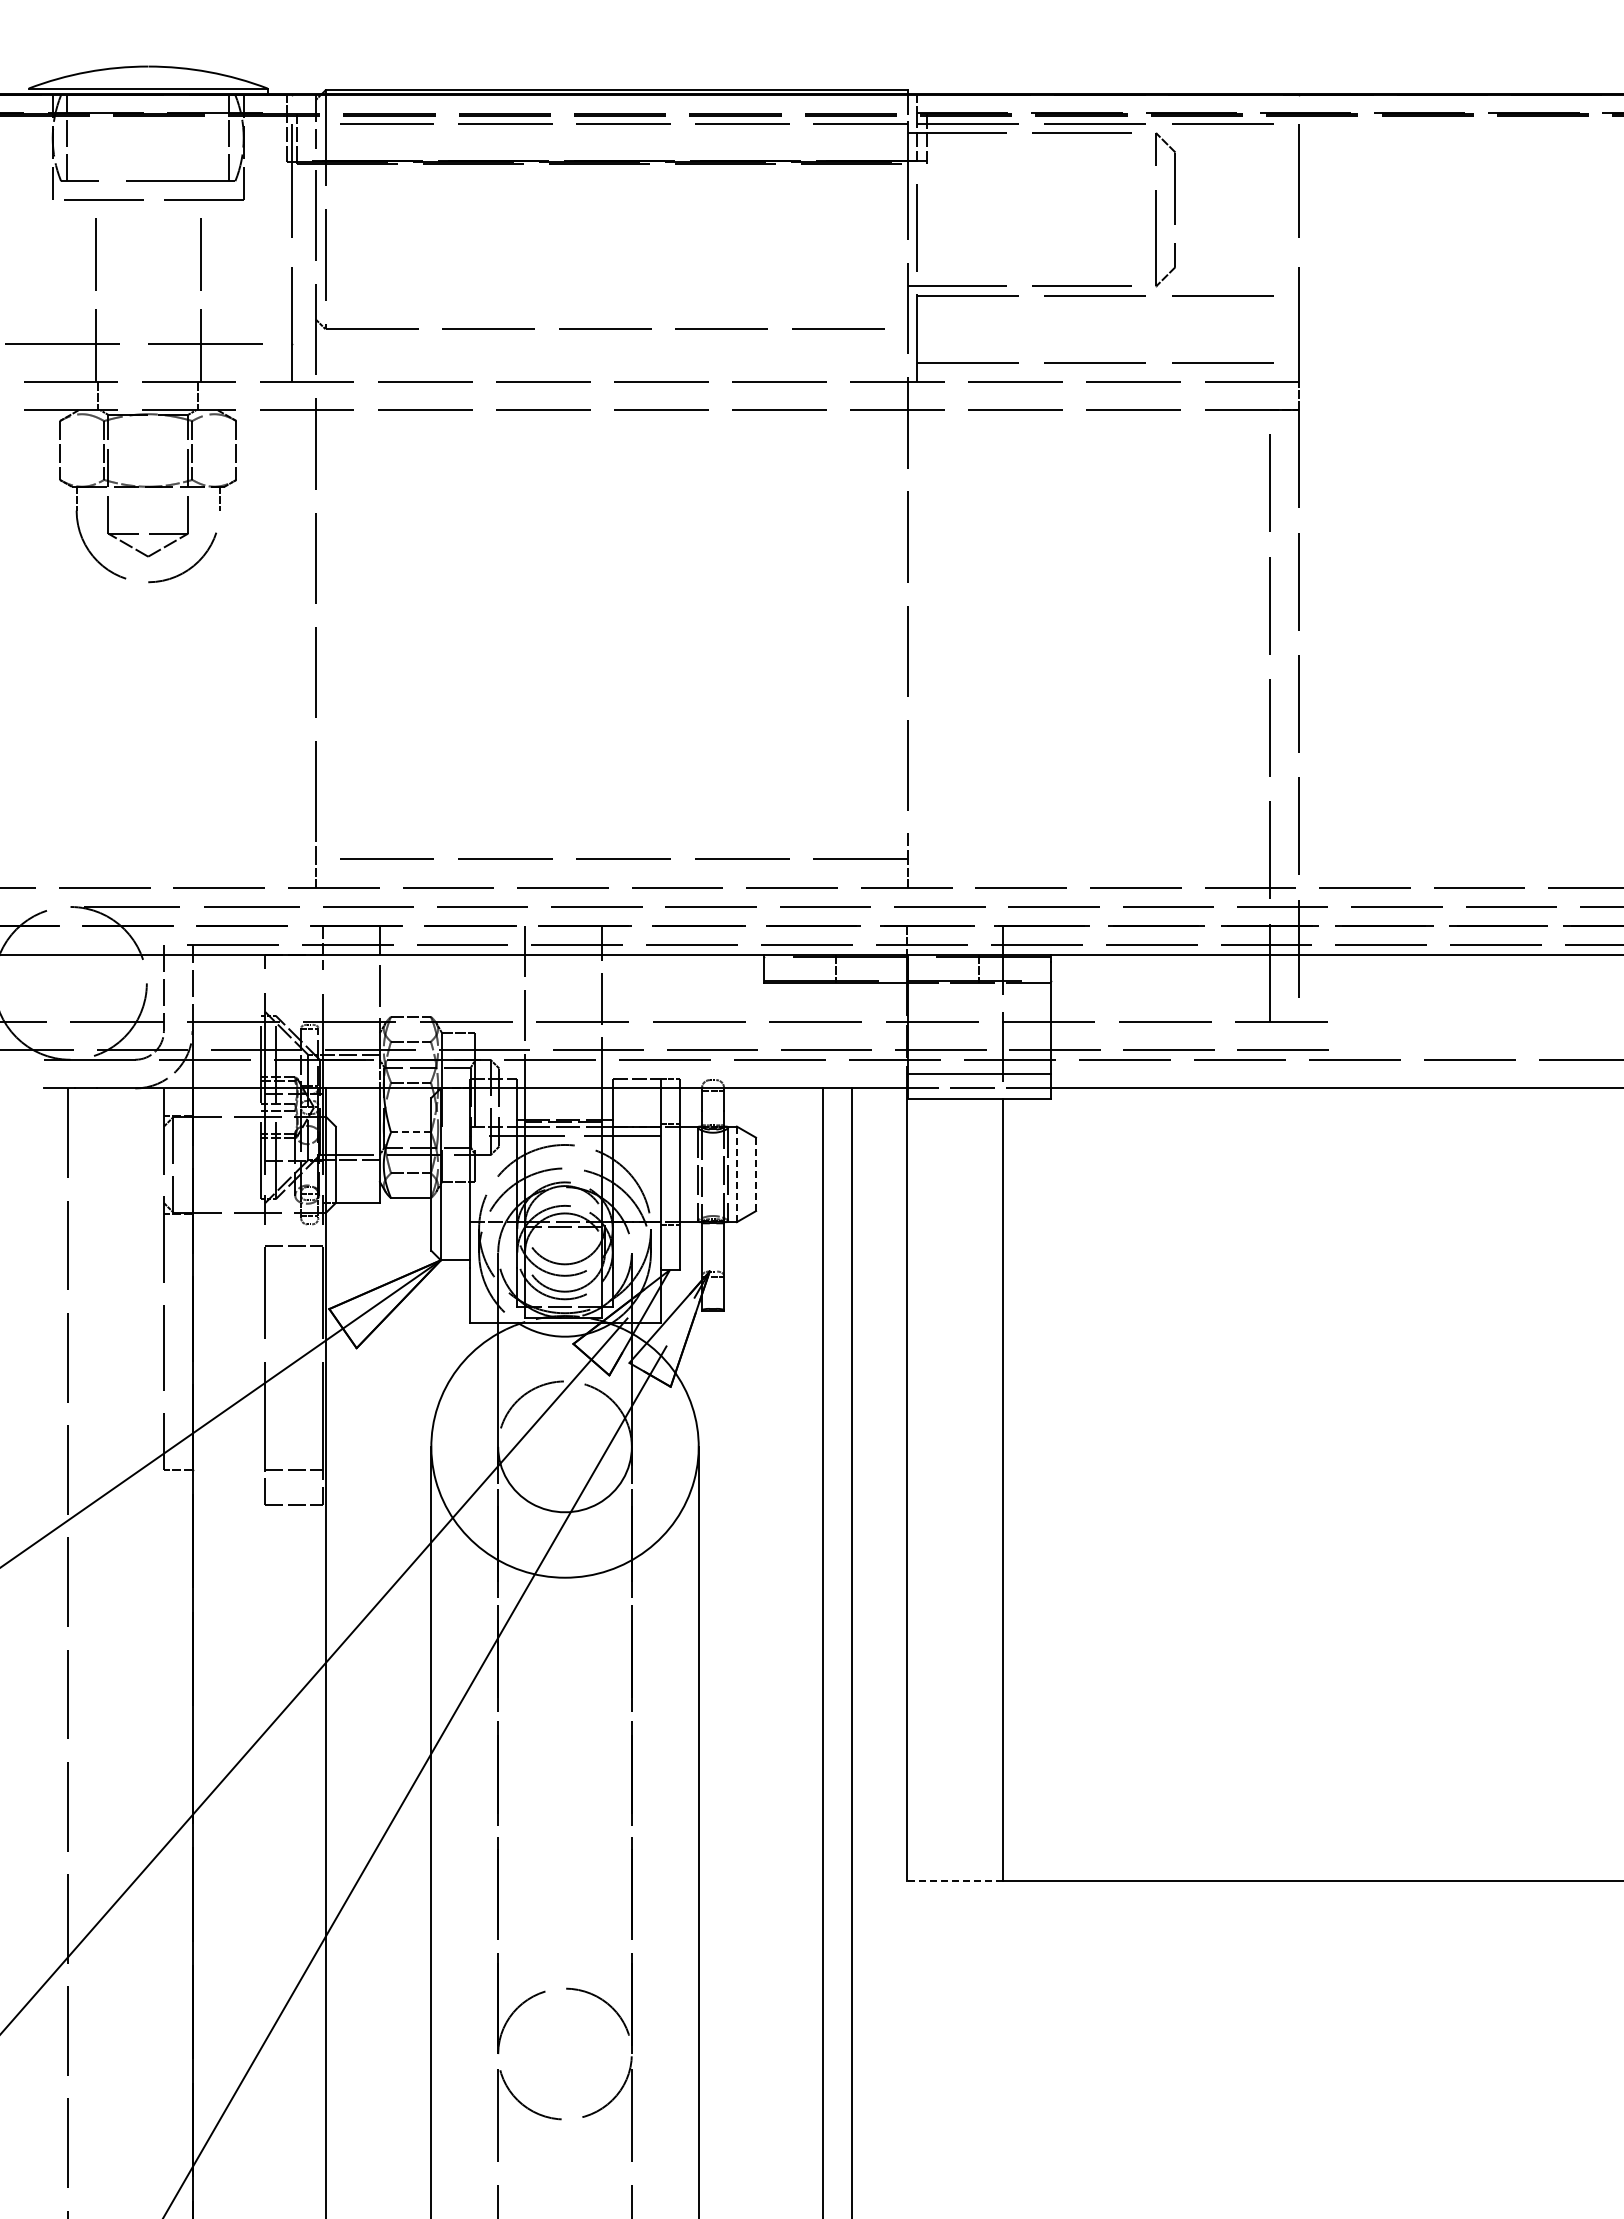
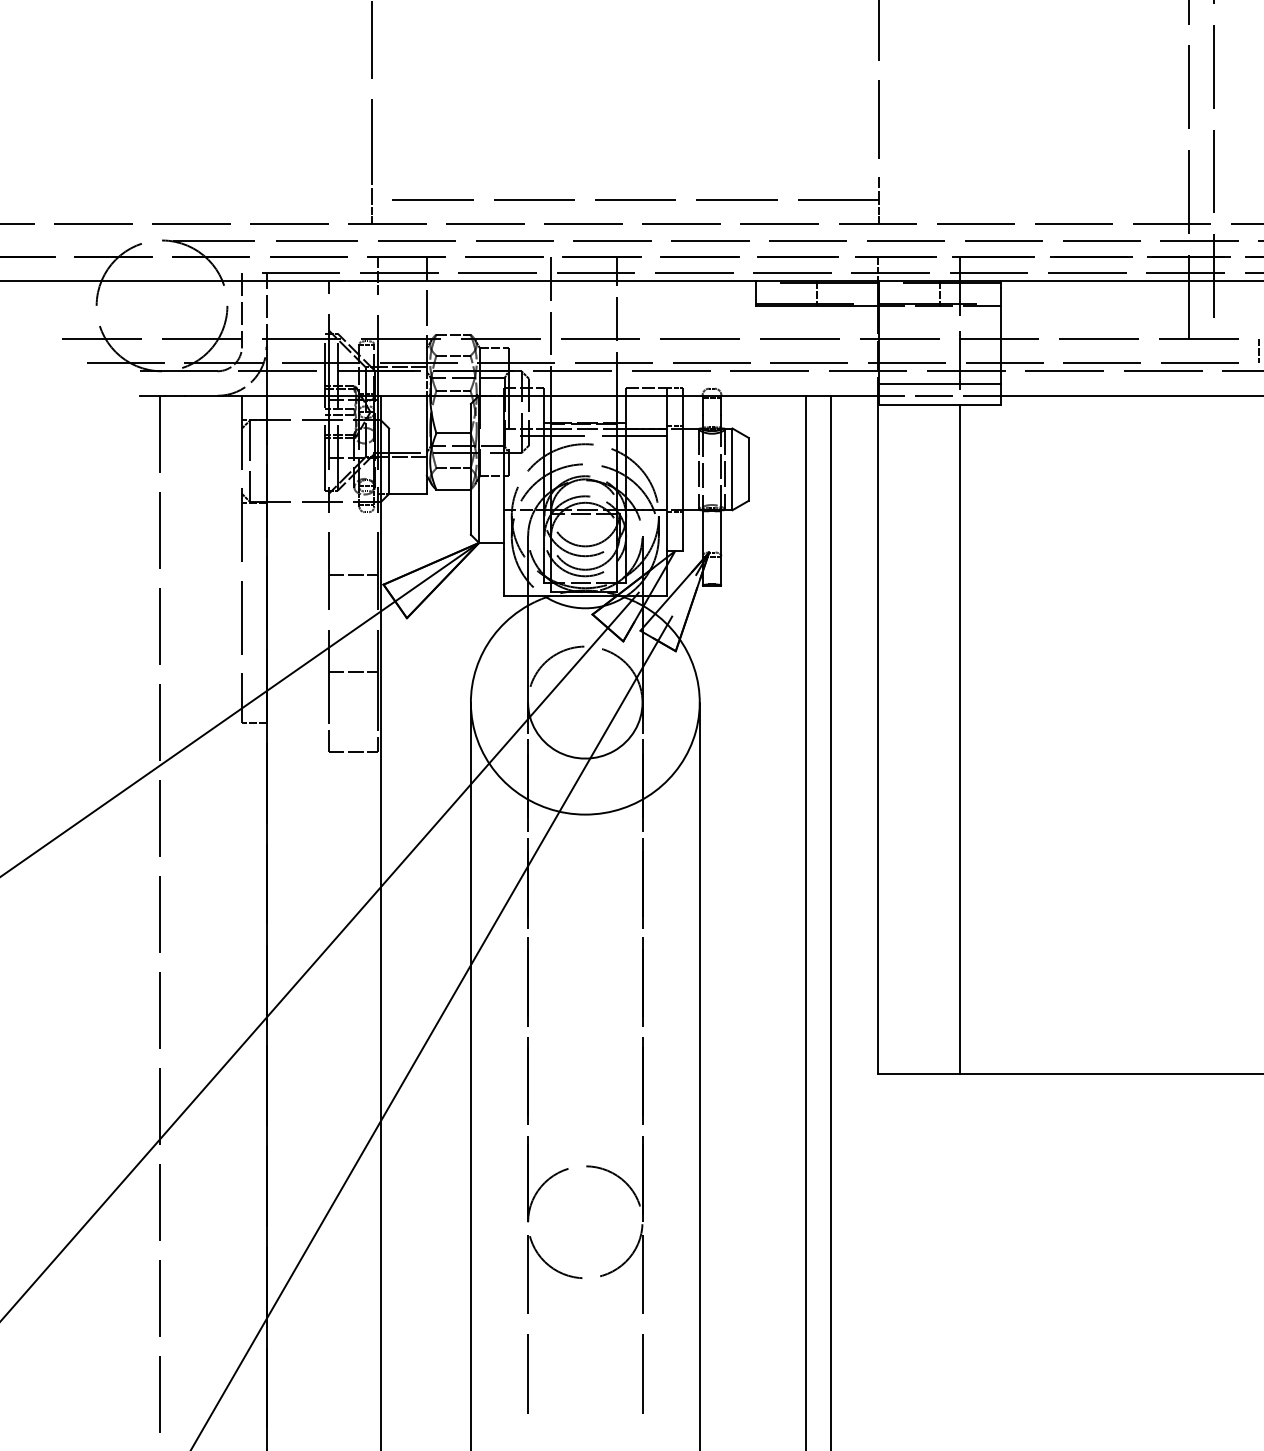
line: (1351, 1035) -> (1258, 350), added
line: (410, 1132) -> (453, 433), dashed -> solid
line: (736, 1174) -> (732, 469), dashed -> solid
line: (756, 1174) -> (749, 469), dashed -> solid
line: (293, 1245) -> (352, 574), moved
line: (293, 1470) -> (352, 672), moved
line: (955, 1881) -> (919, 1074), dashed -> solid

